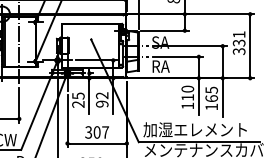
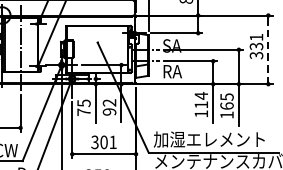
line: (250, 46) -> (268, 50), solid -> dashed
text: (187, 88) -> (201, 95), 110 -> 114
text: (78, 104) -> (84, 112), 25 -> 75
text: (105, 132) -> (113, 142), 307 -> 301

